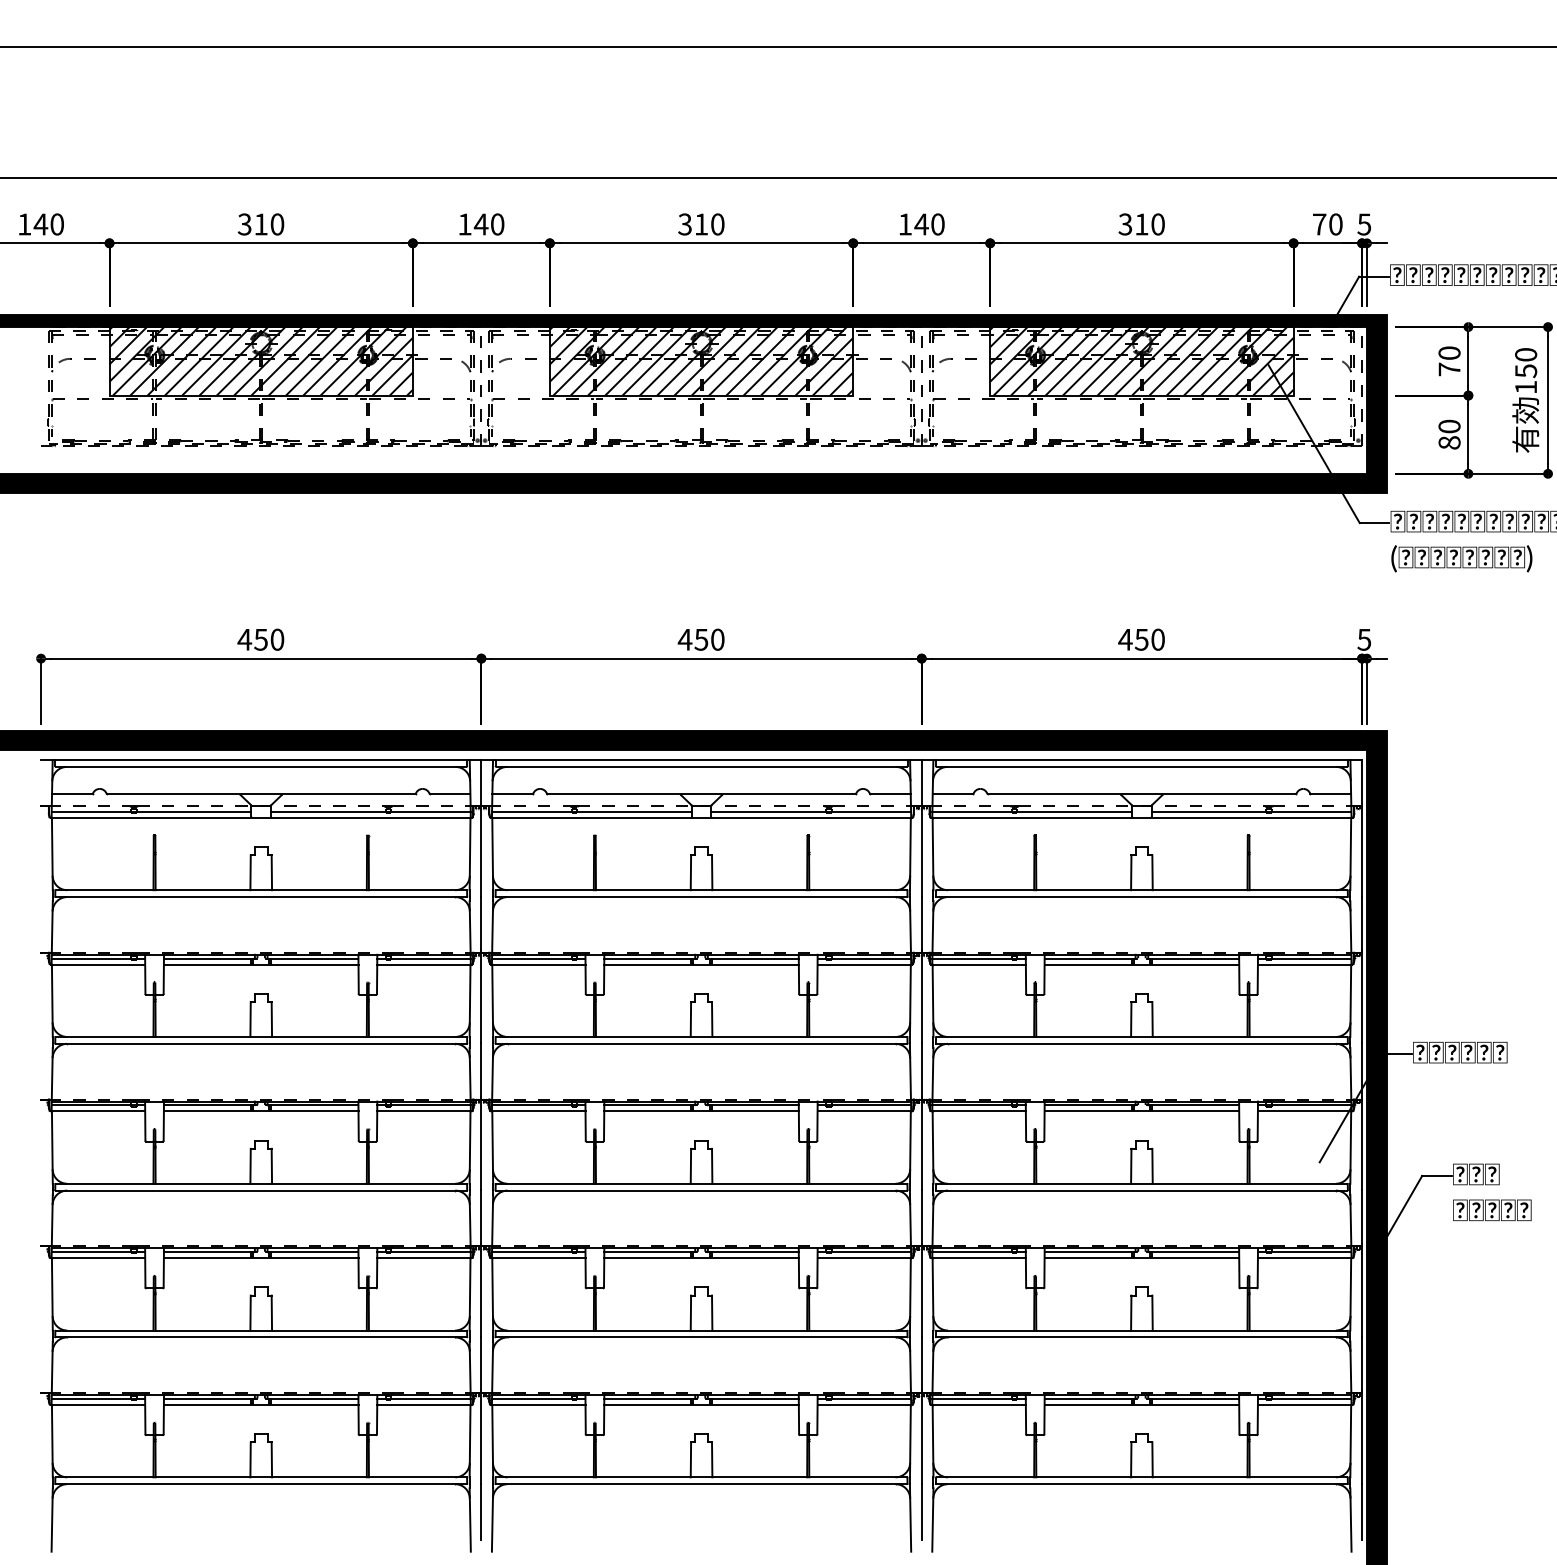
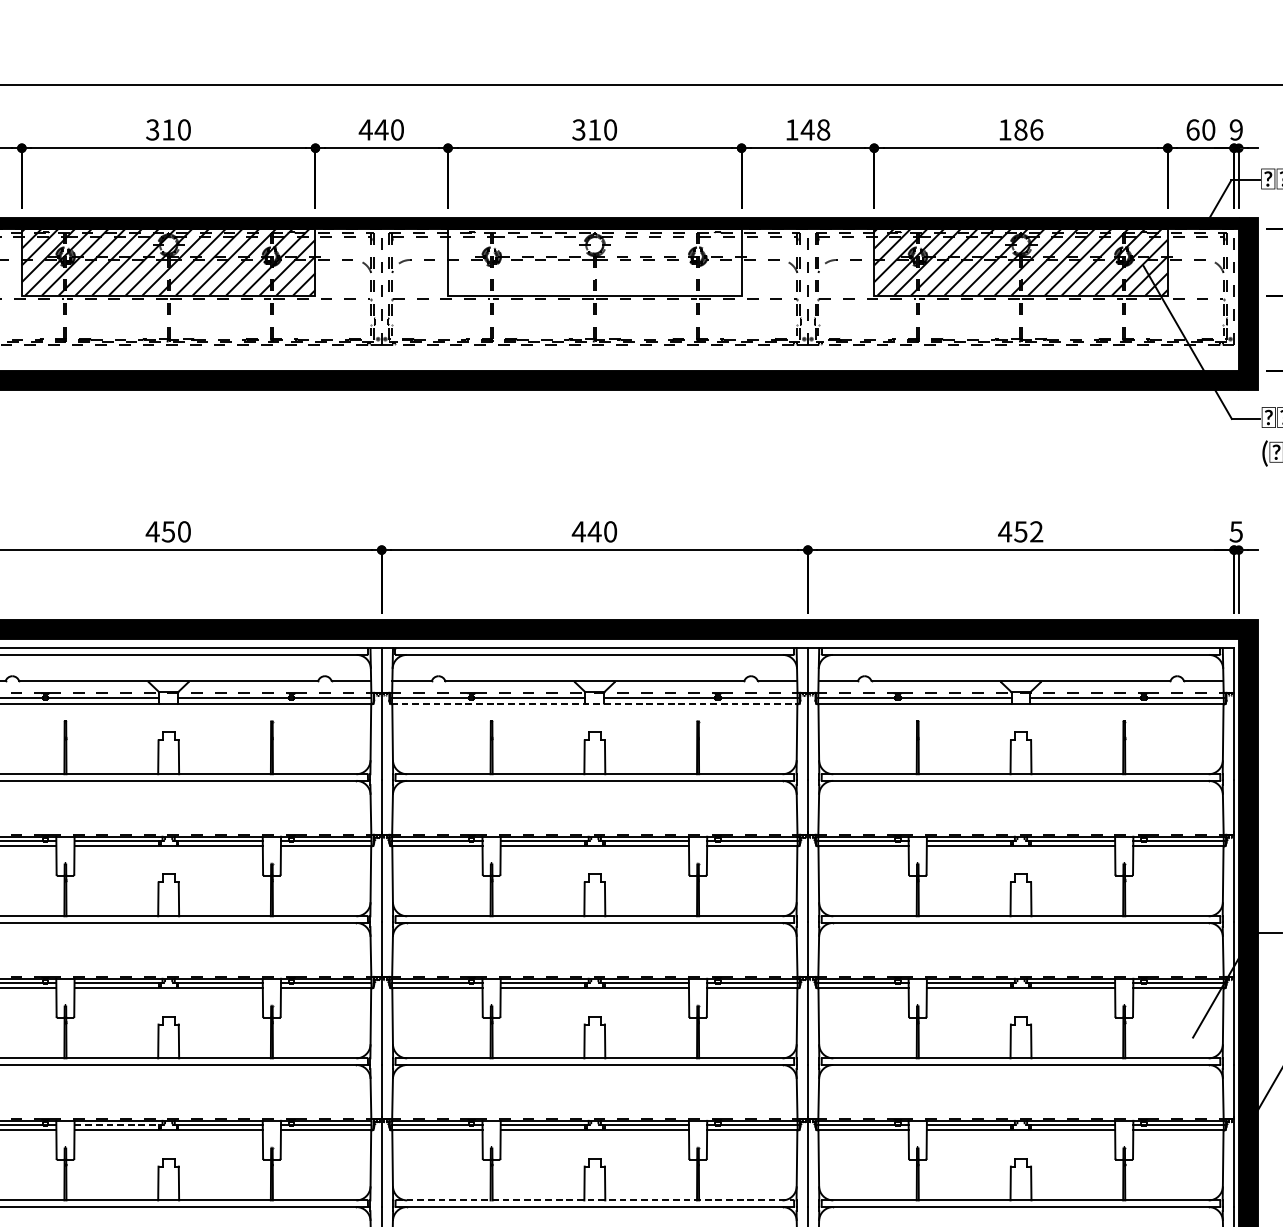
text: (464, 224) -> (365, 129), 140 -> 440
text: (937, 224) -> (823, 129), 140 -> 148
text: (1141, 224) -> (1020, 129), 310 -> 186
text: (1319, 224) -> (1192, 129), 70 -> 60
text: (1364, 224) -> (1236, 129), 5 -> 9
hatch: (701, 361) -> (594, 262), removed
text: (701, 639) -> (594, 531), 450 -> 440
text: (1157, 639) -> (1036, 531), 450 -> 452
line: (701, 817) -> (594, 703), solid -> dashed
line: (209, 1252) -> (118, 1124), solid -> dashed
line: (702, 1330) -> (595, 1200), solid -> dashed

